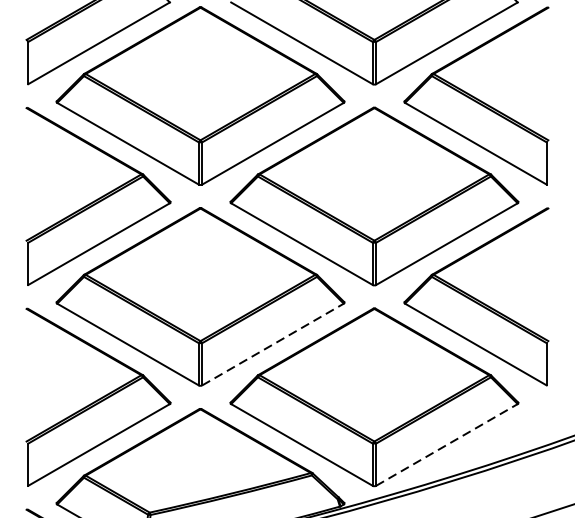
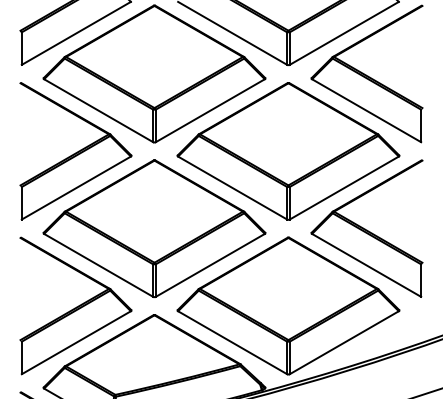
line: (273, 344) -> (210, 265), dashed -> solid
line: (447, 444) -> (344, 342), dashed -> solid

